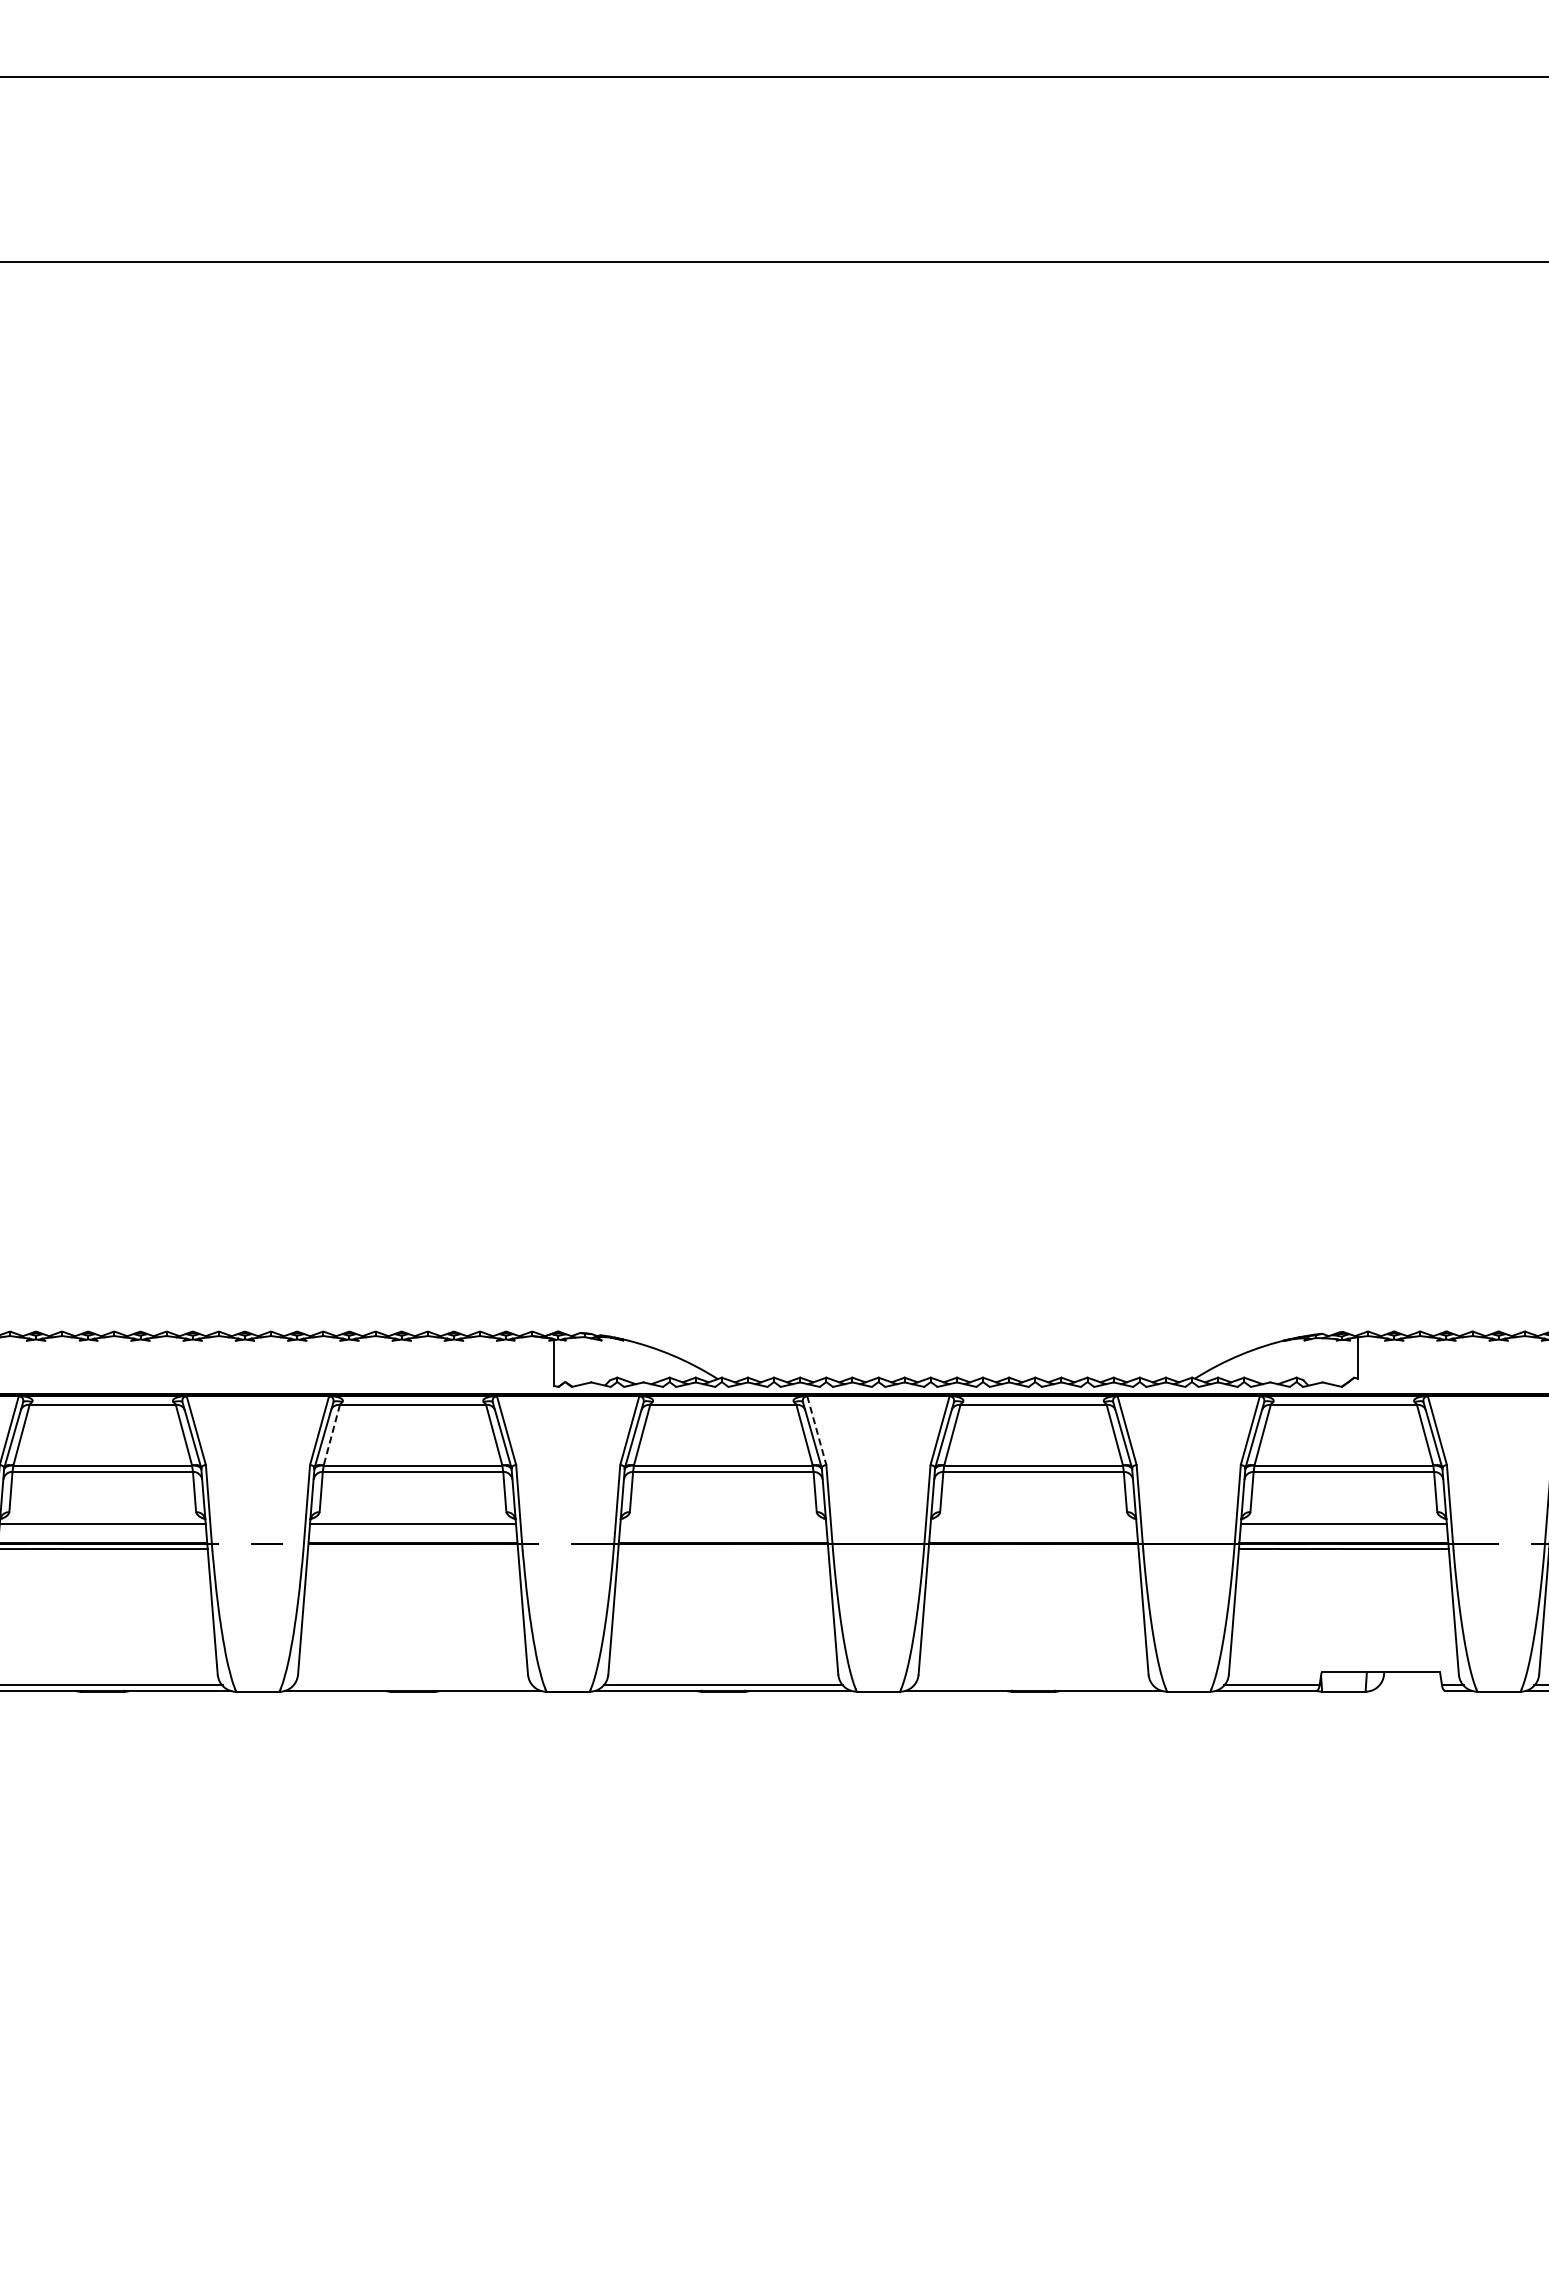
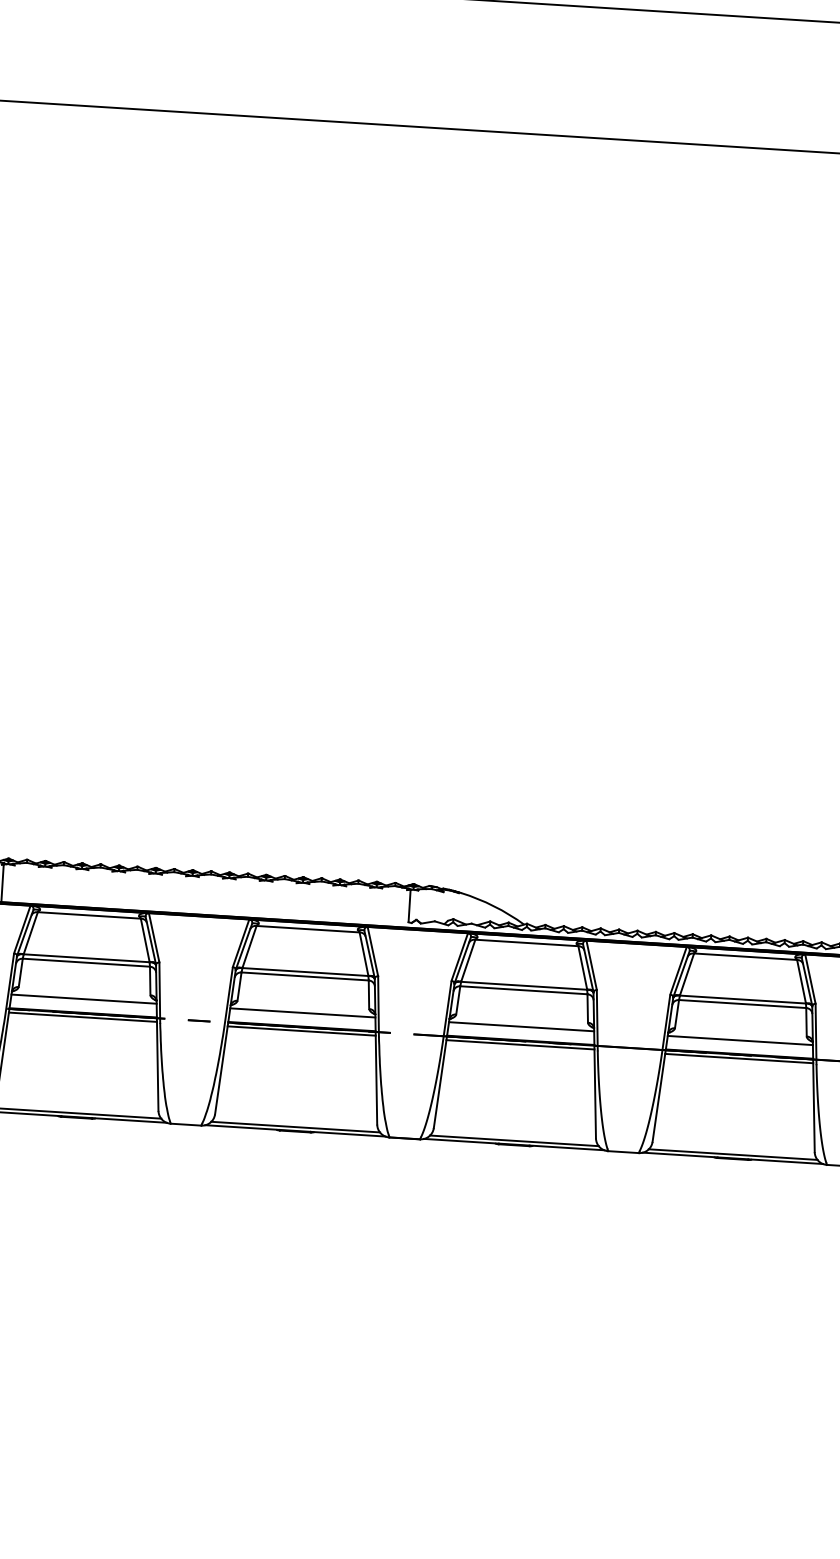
line: (816, 1430) -> (591, 965), dashed -> solid
line: (331, 1435) -> (249, 947), dashed -> solid
line: (723, 1523) -> (521, 1026), added
line: (1033, 1523) -> (740, 1040), added
line: (413, 1549) -> (302, 1031), added
line: (723, 1549) -> (520, 1045), added
line: (1033, 1549) -> (739, 1058), added
line: (412, 1685) -> (295, 1127), added
line: (1033, 1685) -> (733, 1154), added

